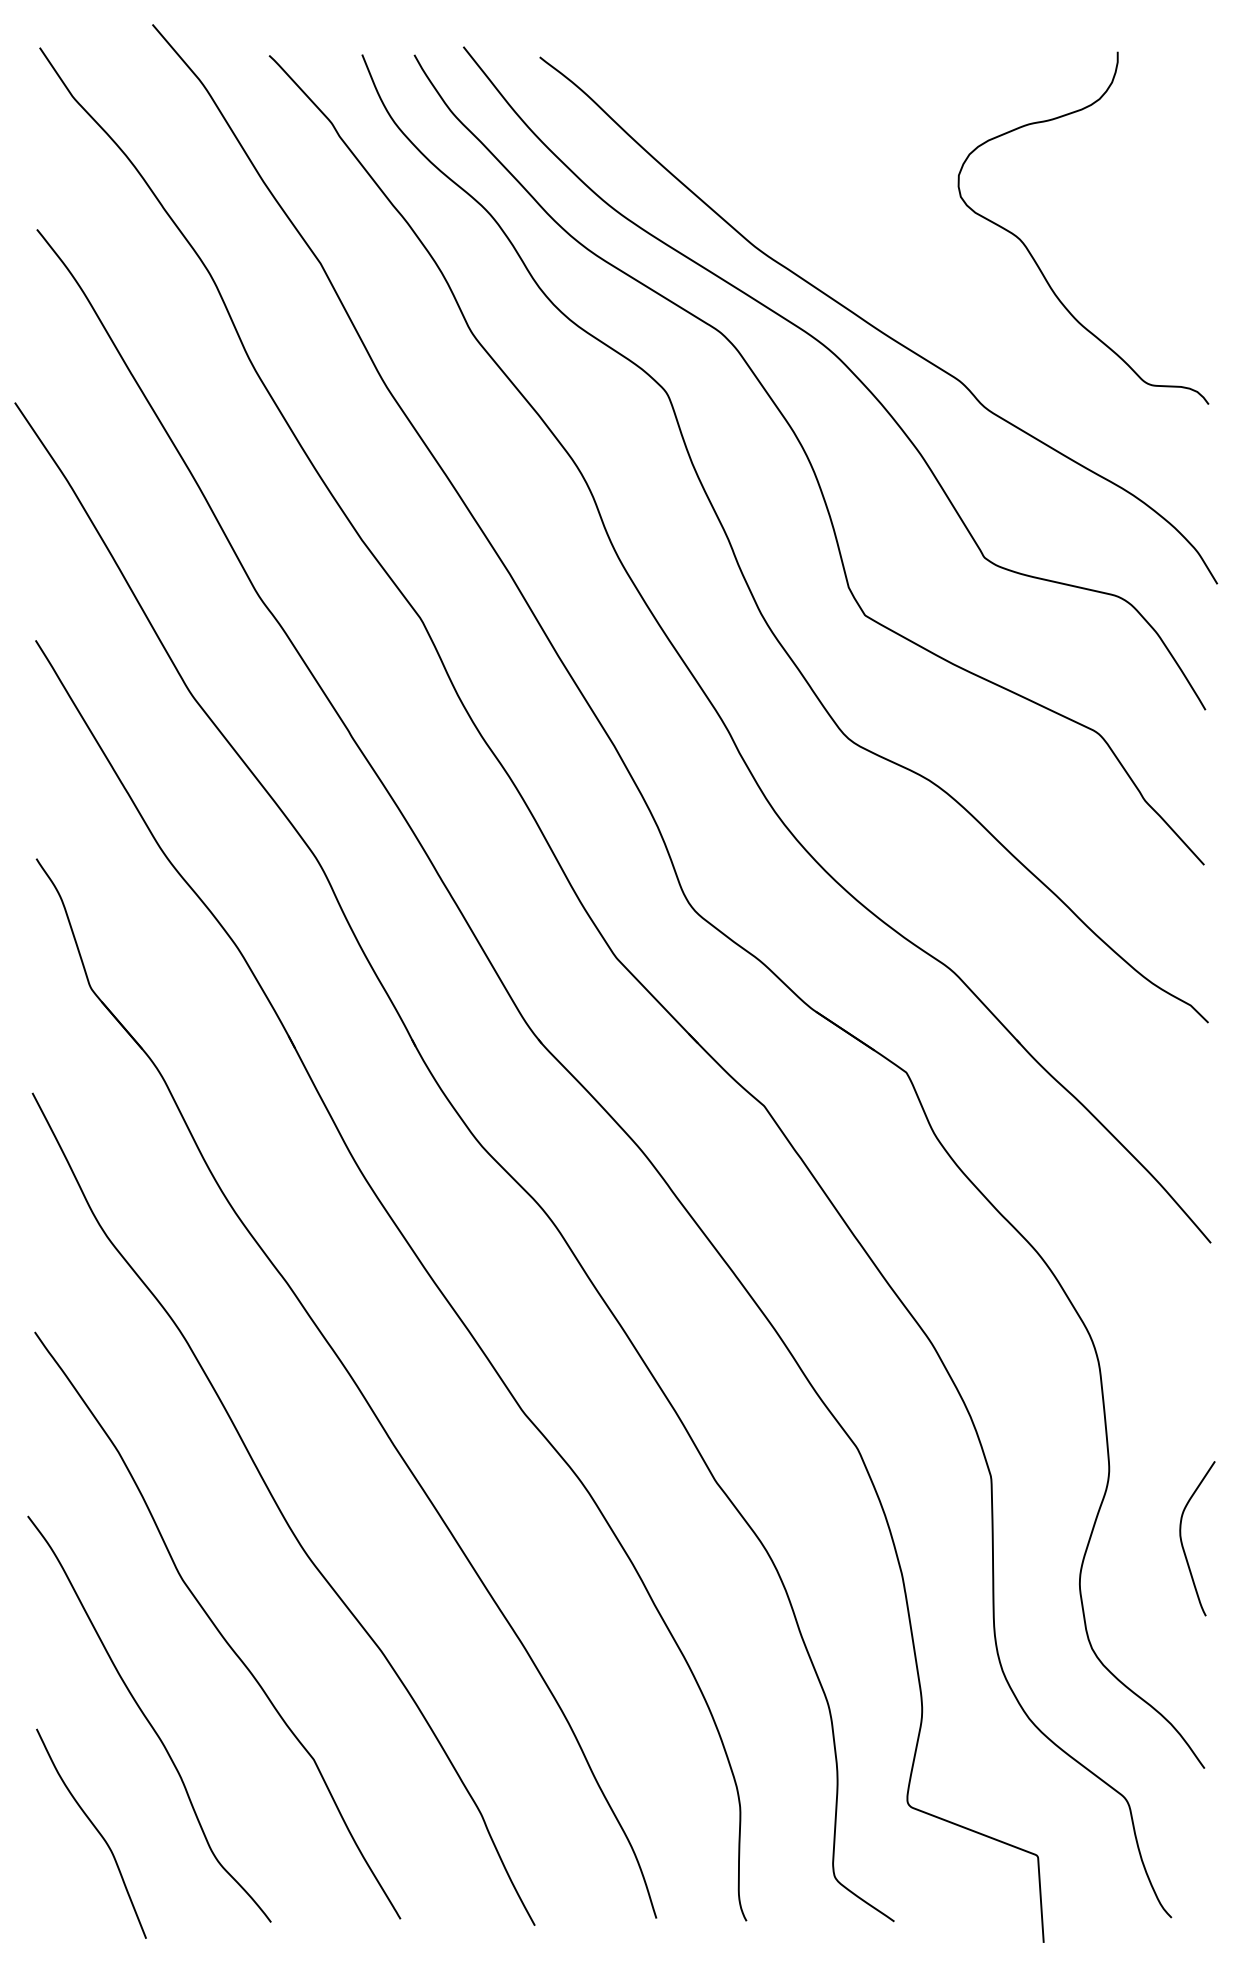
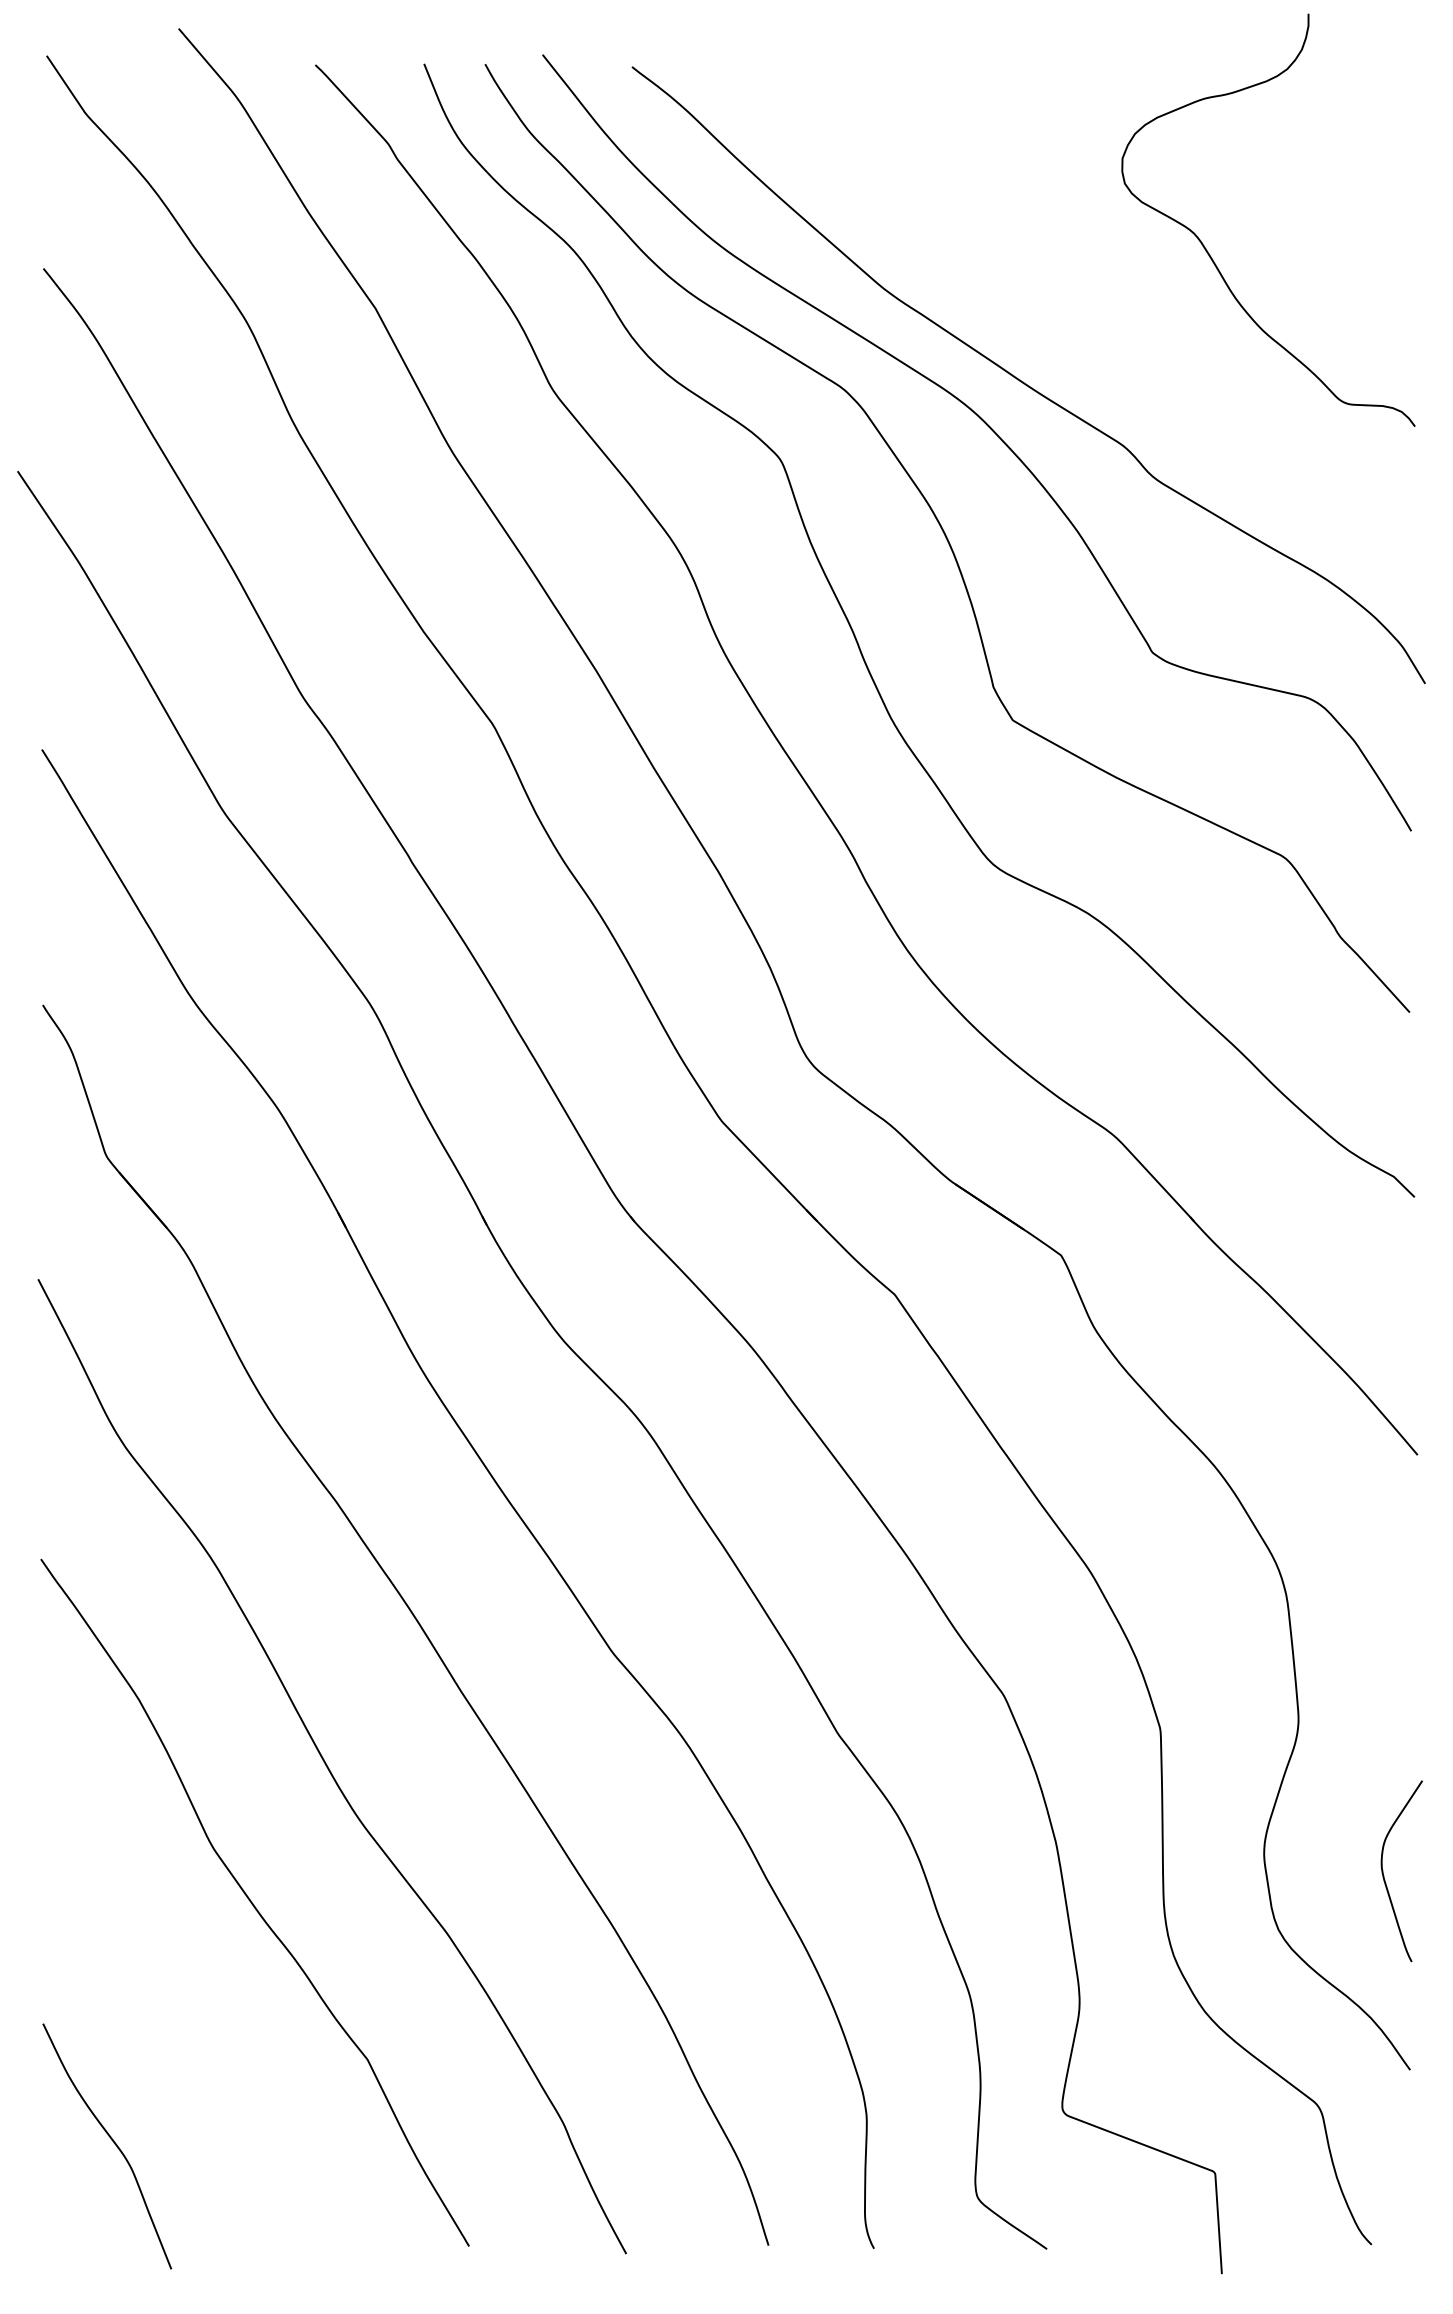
curve: (1033, 256) -> (1209, 253), moved
curve: (1182, 1540) -> (1384, 1873), moved
curve: (148, 1719) -> (174, 2012), removed

